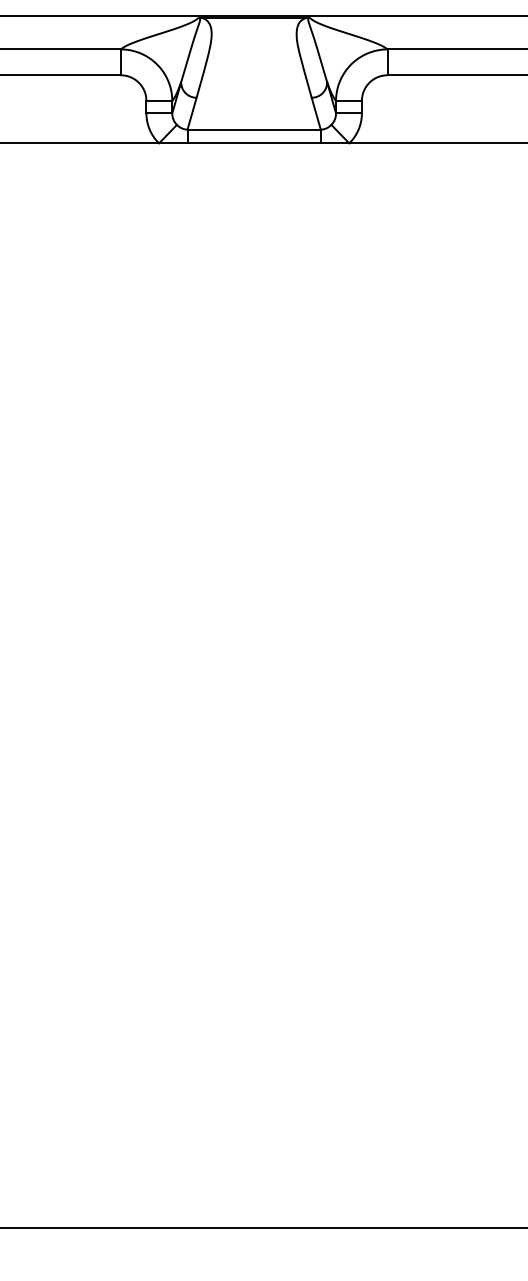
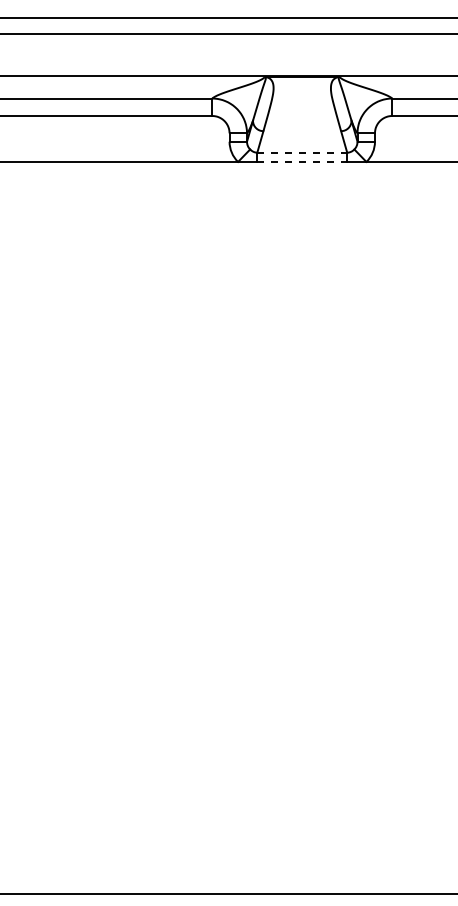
line: (254, 129) -> (302, 152), solid -> dashed
line: (254, 142) -> (302, 161), solid -> dashed

